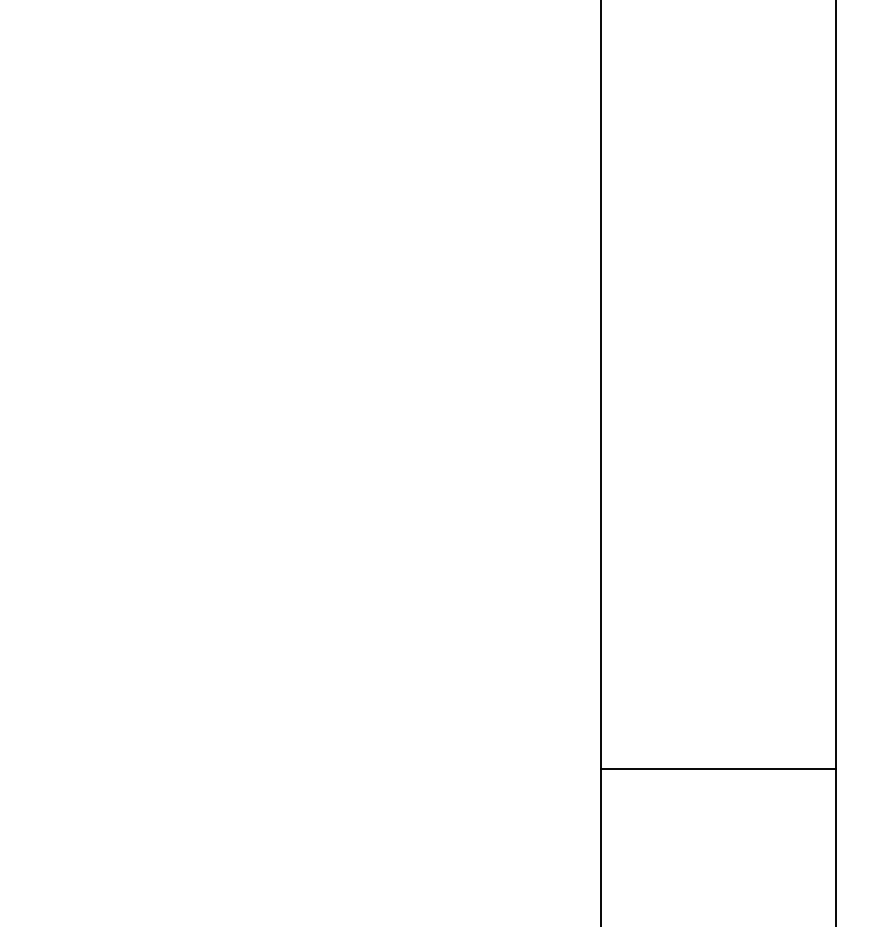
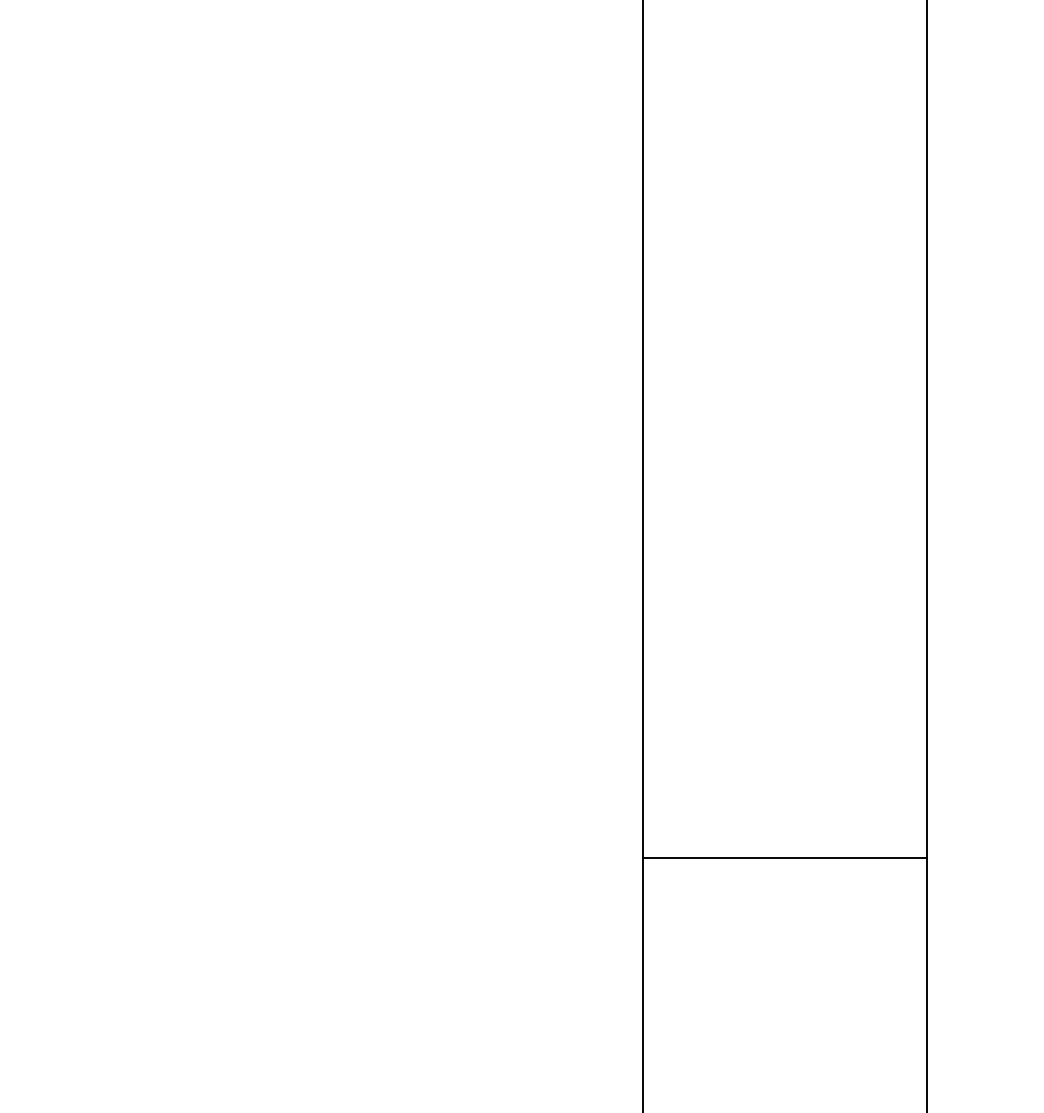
line: (718, 769) -> (784, 858), moved

